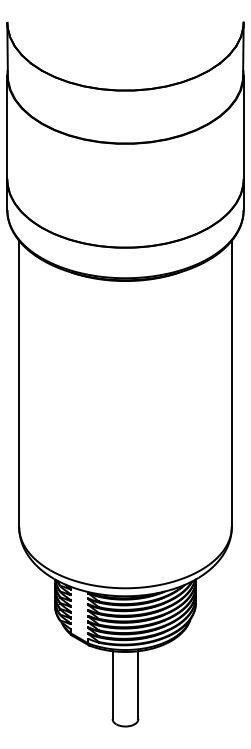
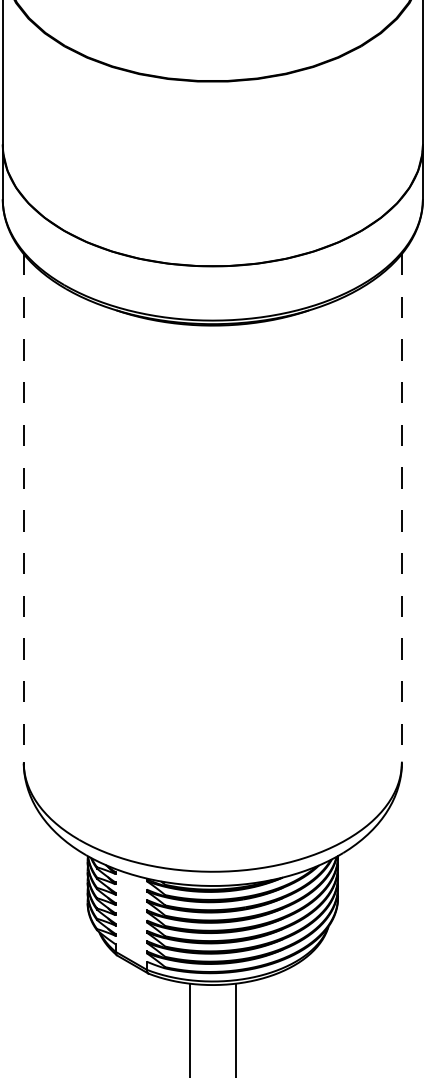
line: (19, 384) -> (24, 509), solid -> dashed
line: (231, 384) -> (401, 509), solid -> dashed

